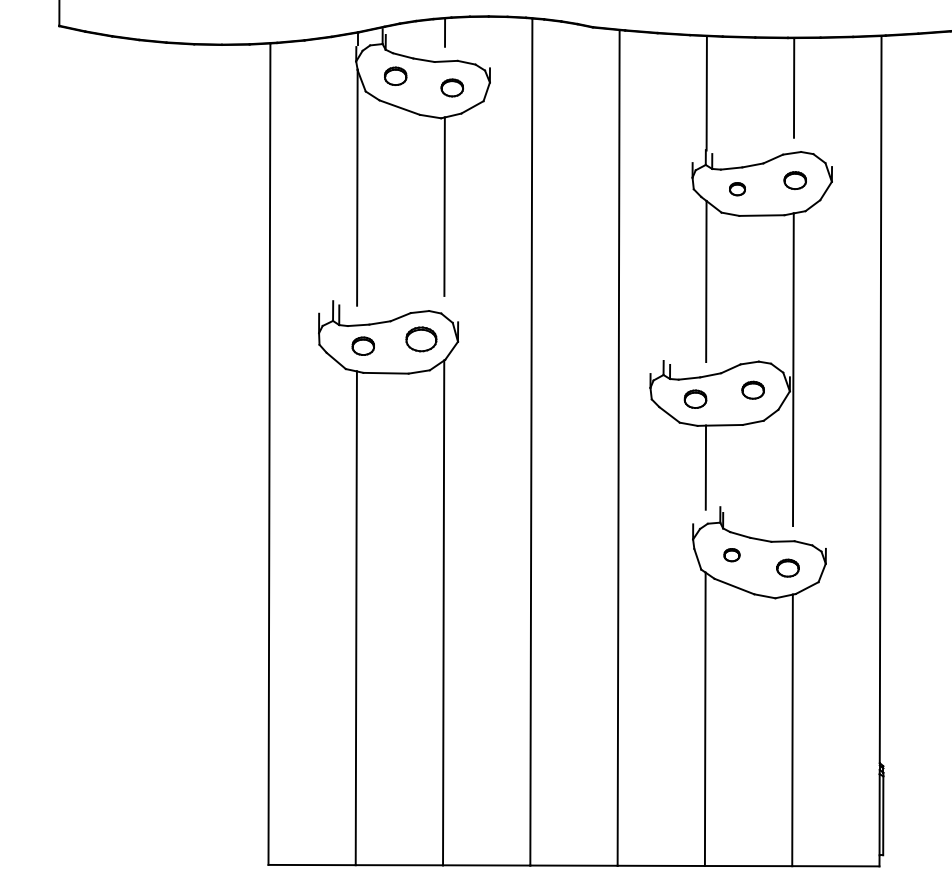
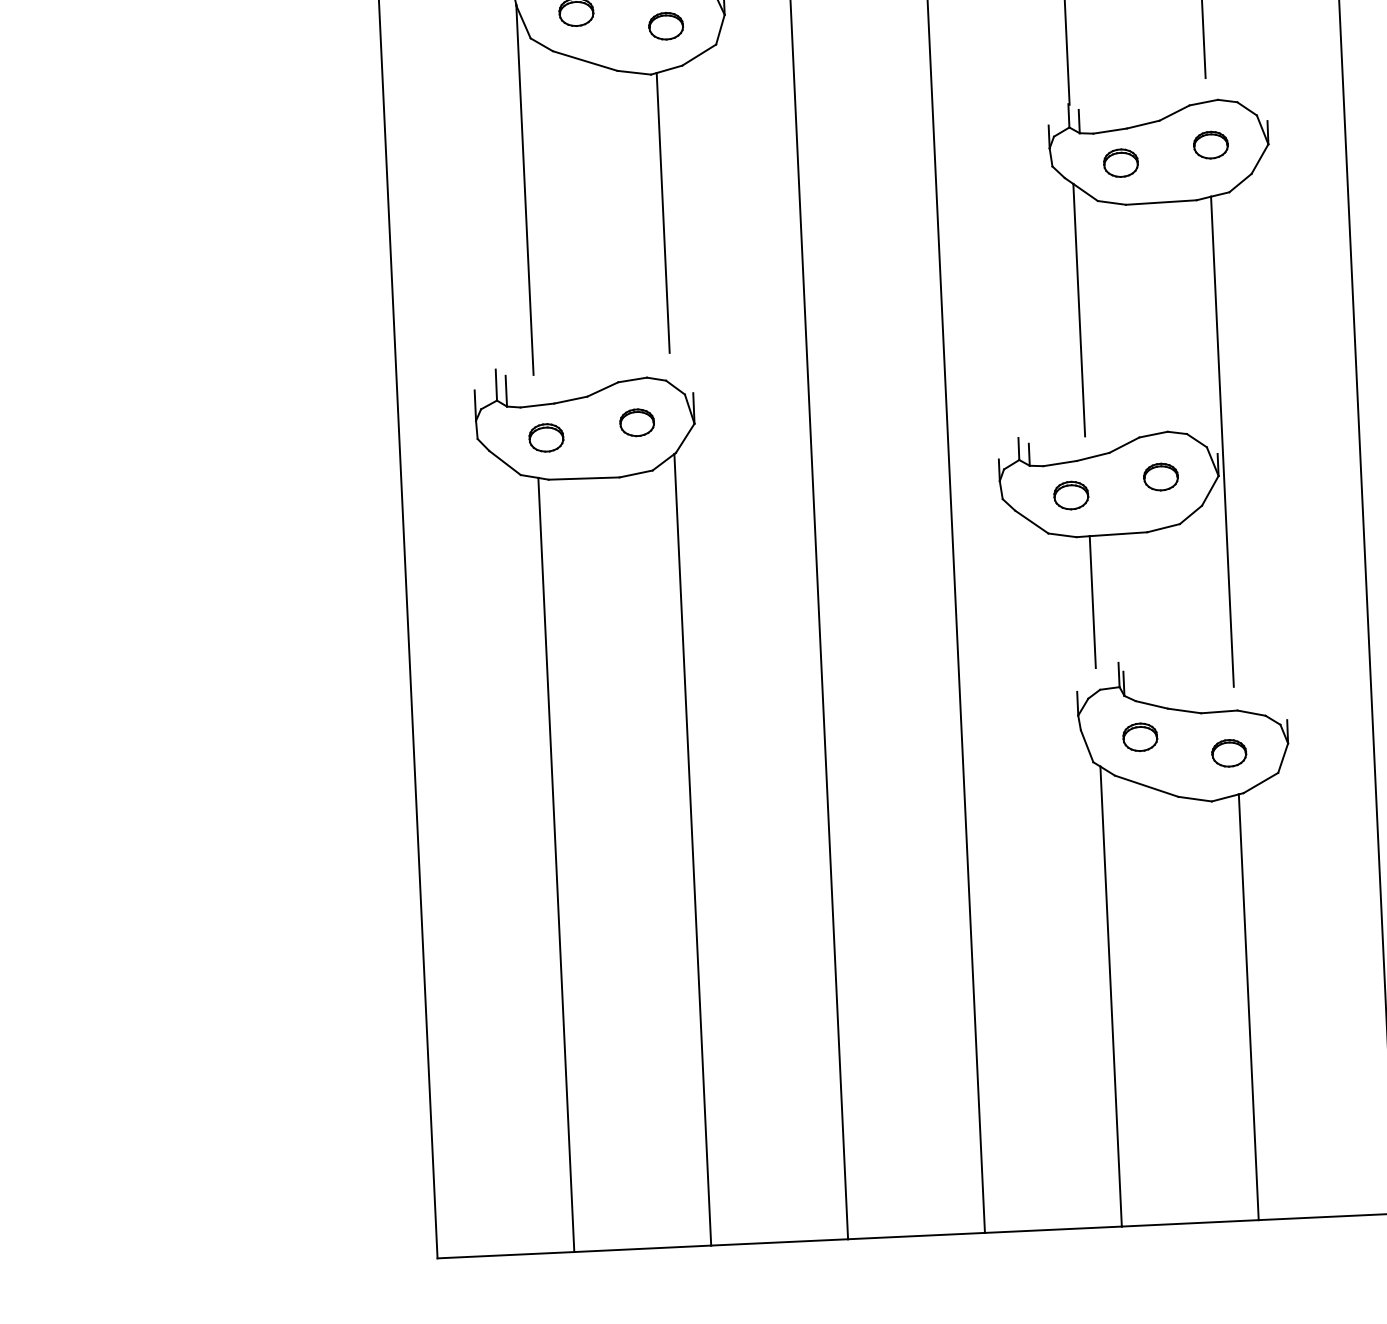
part: (737, 188) -> (1120, 161), size x1.43
part: (421, 339) -> (637, 422), size x0.71
part: (731, 554) -> (1139, 736), size x1.43

